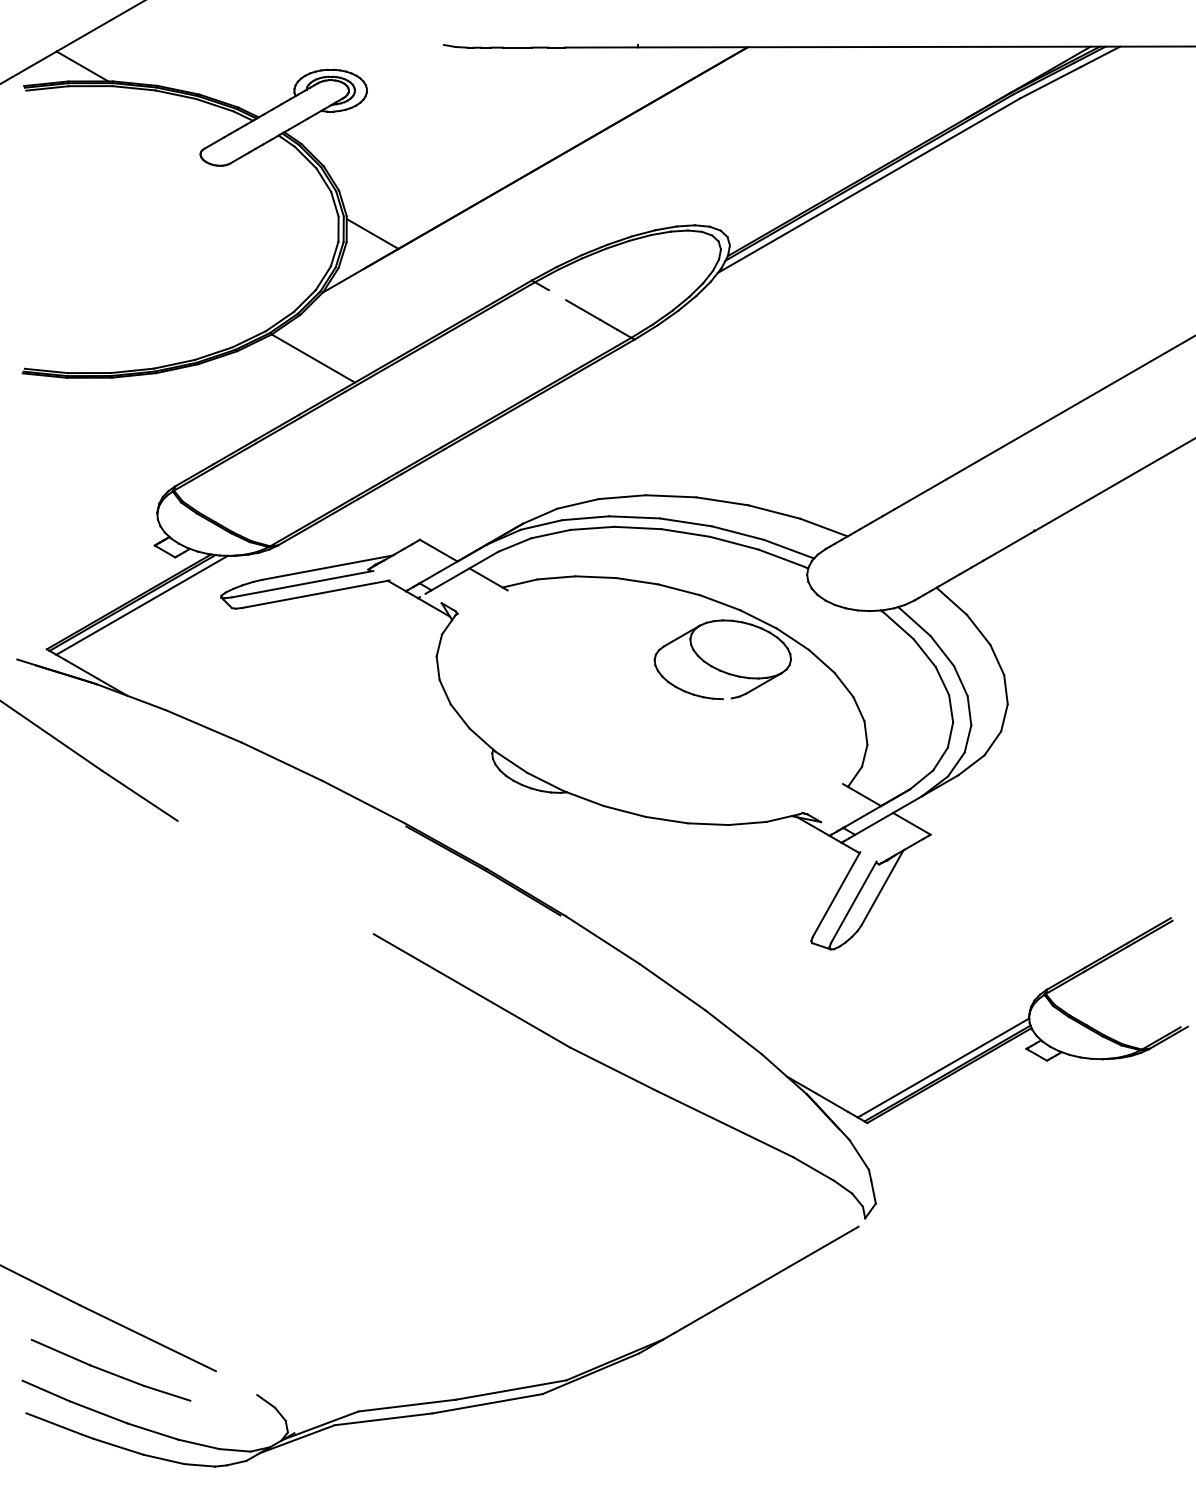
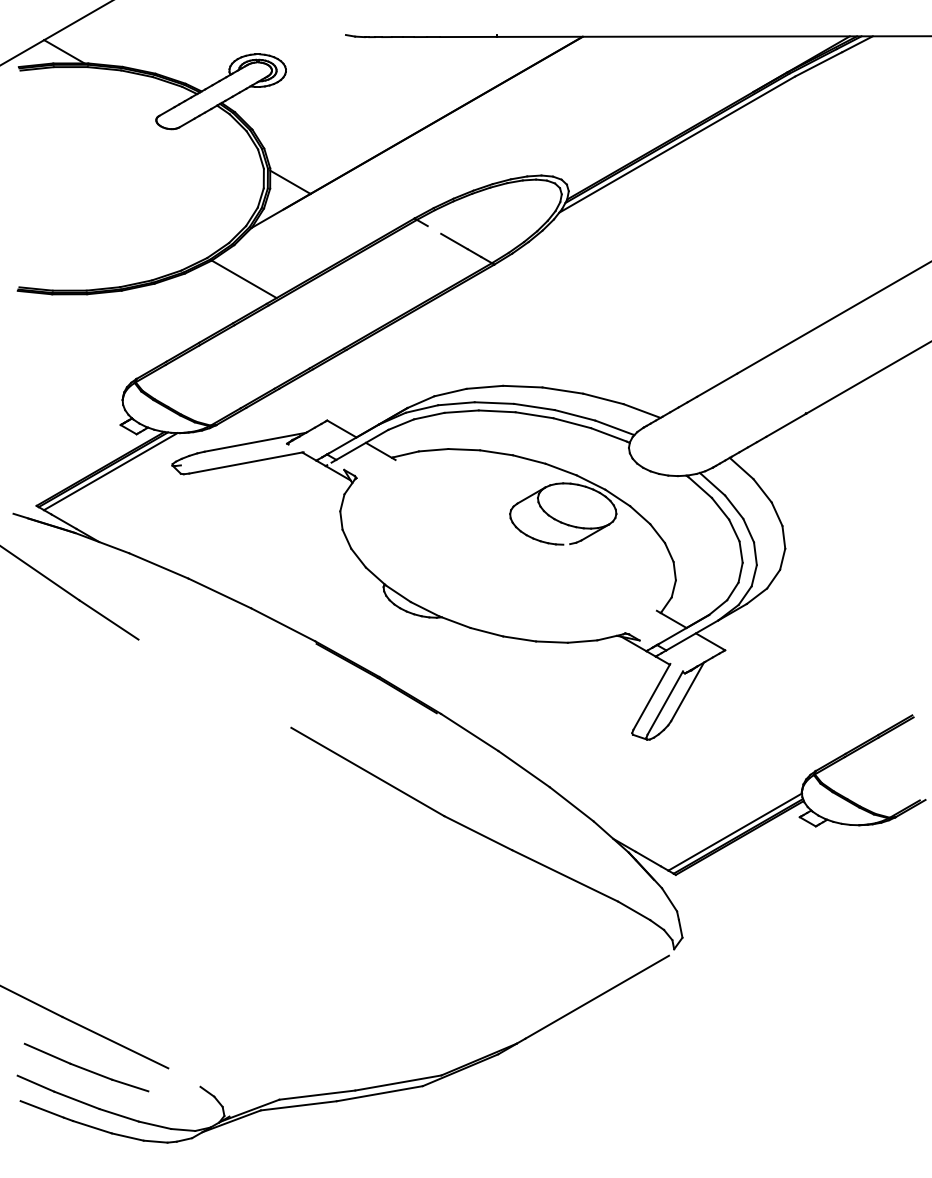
line: (302, 583) -> (235, 454), removed

